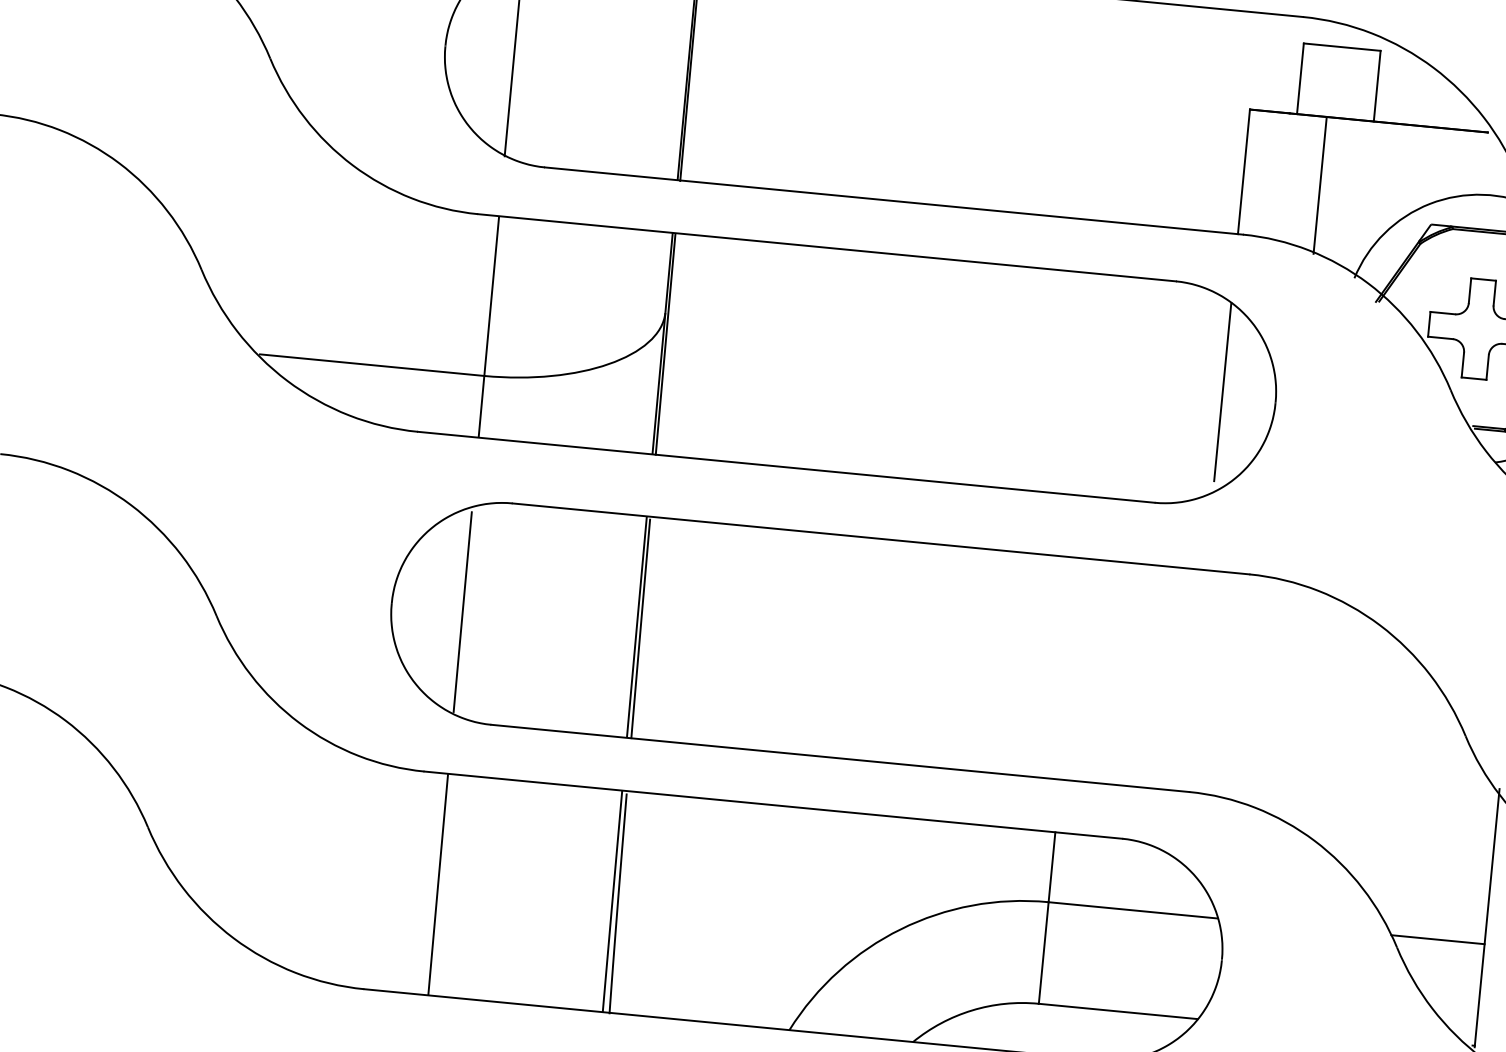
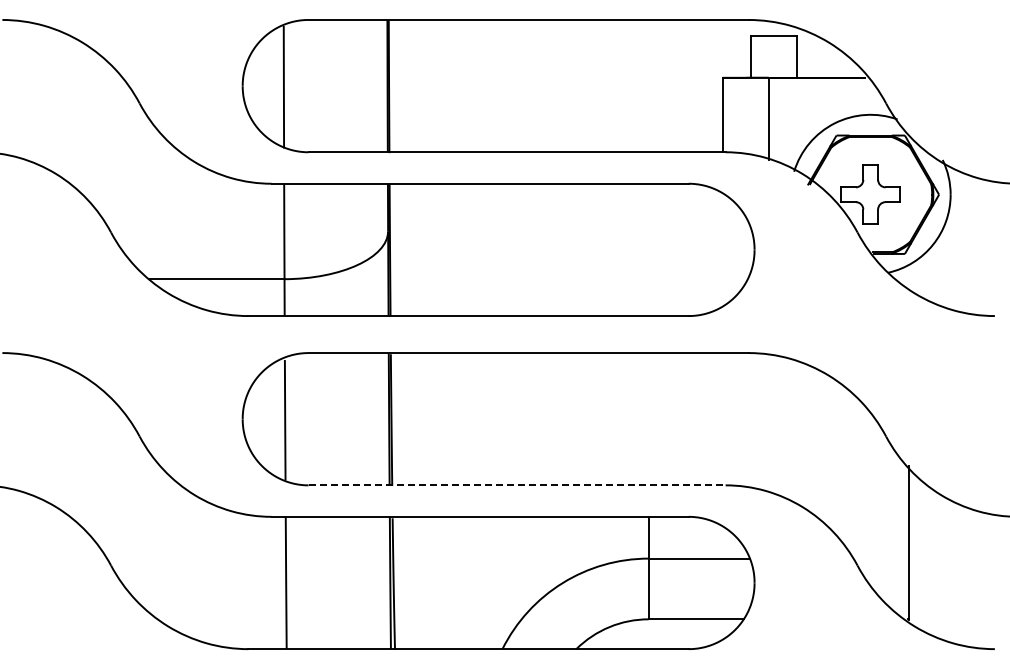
line: (1222, 391) -> (722, 246), removed
line: (840, 758) -> (517, 485), solid -> dashed
line: (1438, 939) -> (881, 558), removed

